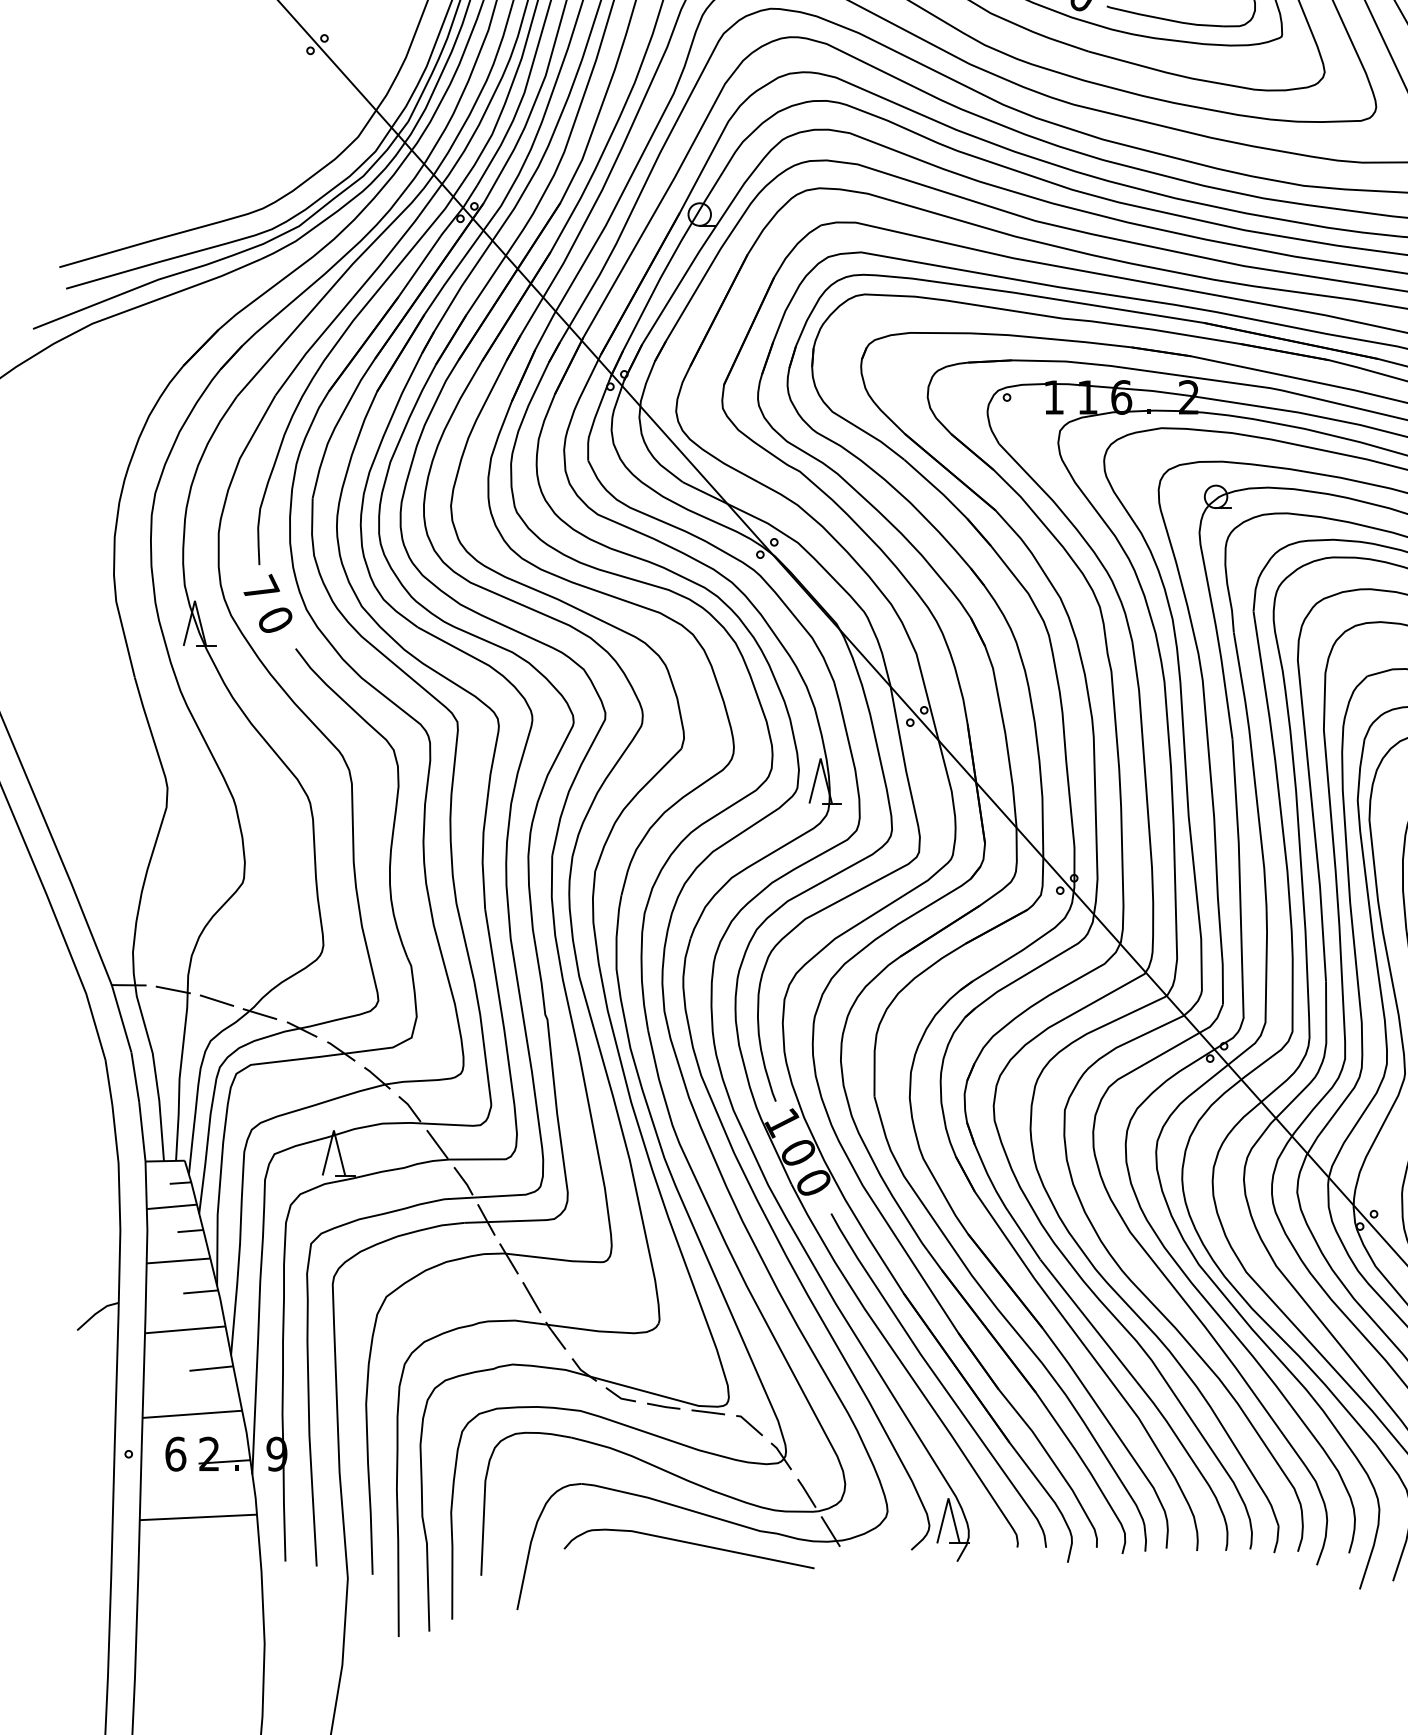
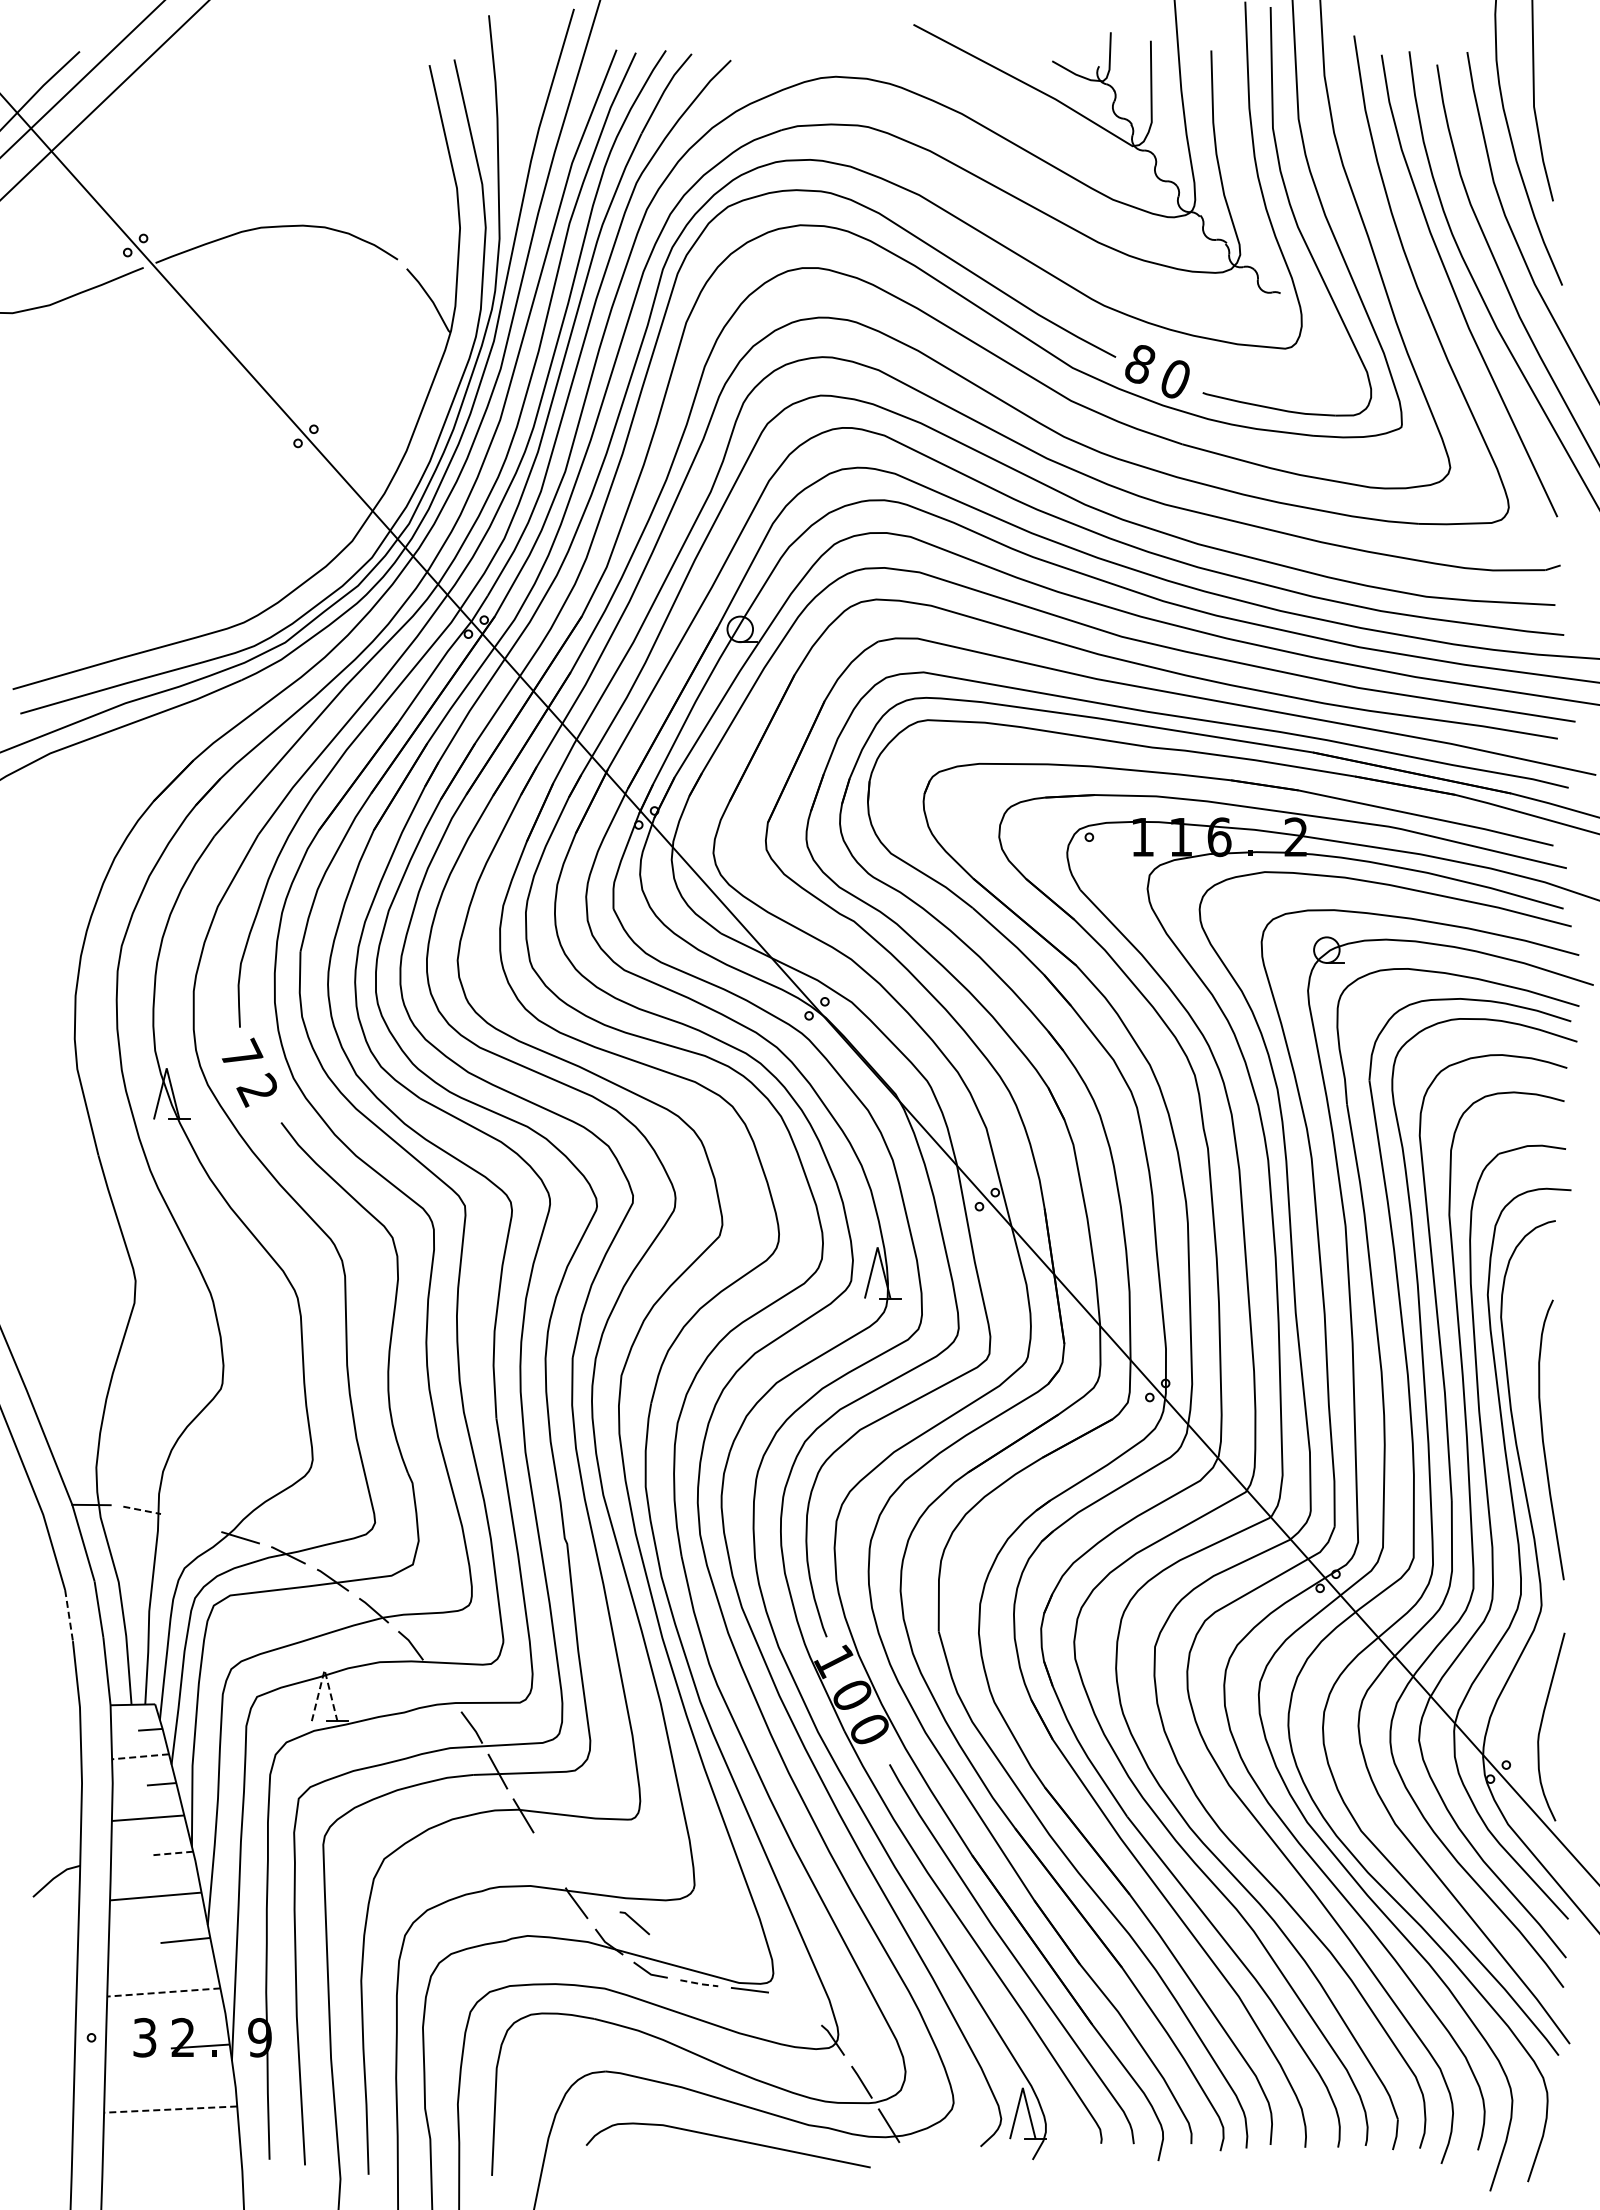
text: (273, 619) -> (256, 1089), 0 -> 2
line: (173, 990) -> (142, 1510), solid -> dashed
line: (216, 1000) -> (191, 1522), removed
line: (109, 1082) -> (69, 1615), solid -> dashed
line: (333, 1130) -> (324, 1669), solid -> dashed
line: (436, 1144) -> (441, 1685), removed
line: (171, 1206) -> (140, 1756), solid -> dashed
line: (200, 1292) -> (173, 1853), solid -> dashed
line: (531, 1297) -> (549, 1859), removed
line: (663, 1406) -> (699, 1983), solid -> dashed
line: (192, 1414) -> (163, 1992), solid -> dashed
line: (749, 1424) -> (634, 1922), moved
text: (175, 1453) -> (144, 2037), 6 -> 3
line: (198, 1517) -> (170, 2109), solid -> dashed

